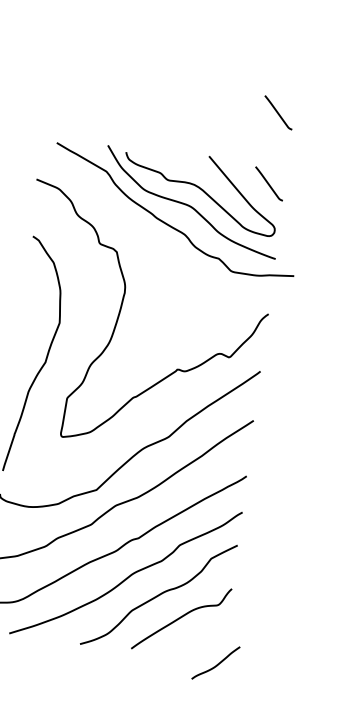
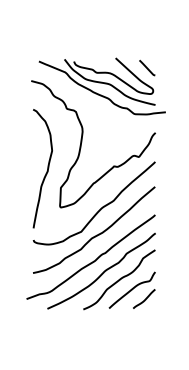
line: (278, 111) -> (147, 31), removed
curve: (218, 662) -> (145, 298), moved

